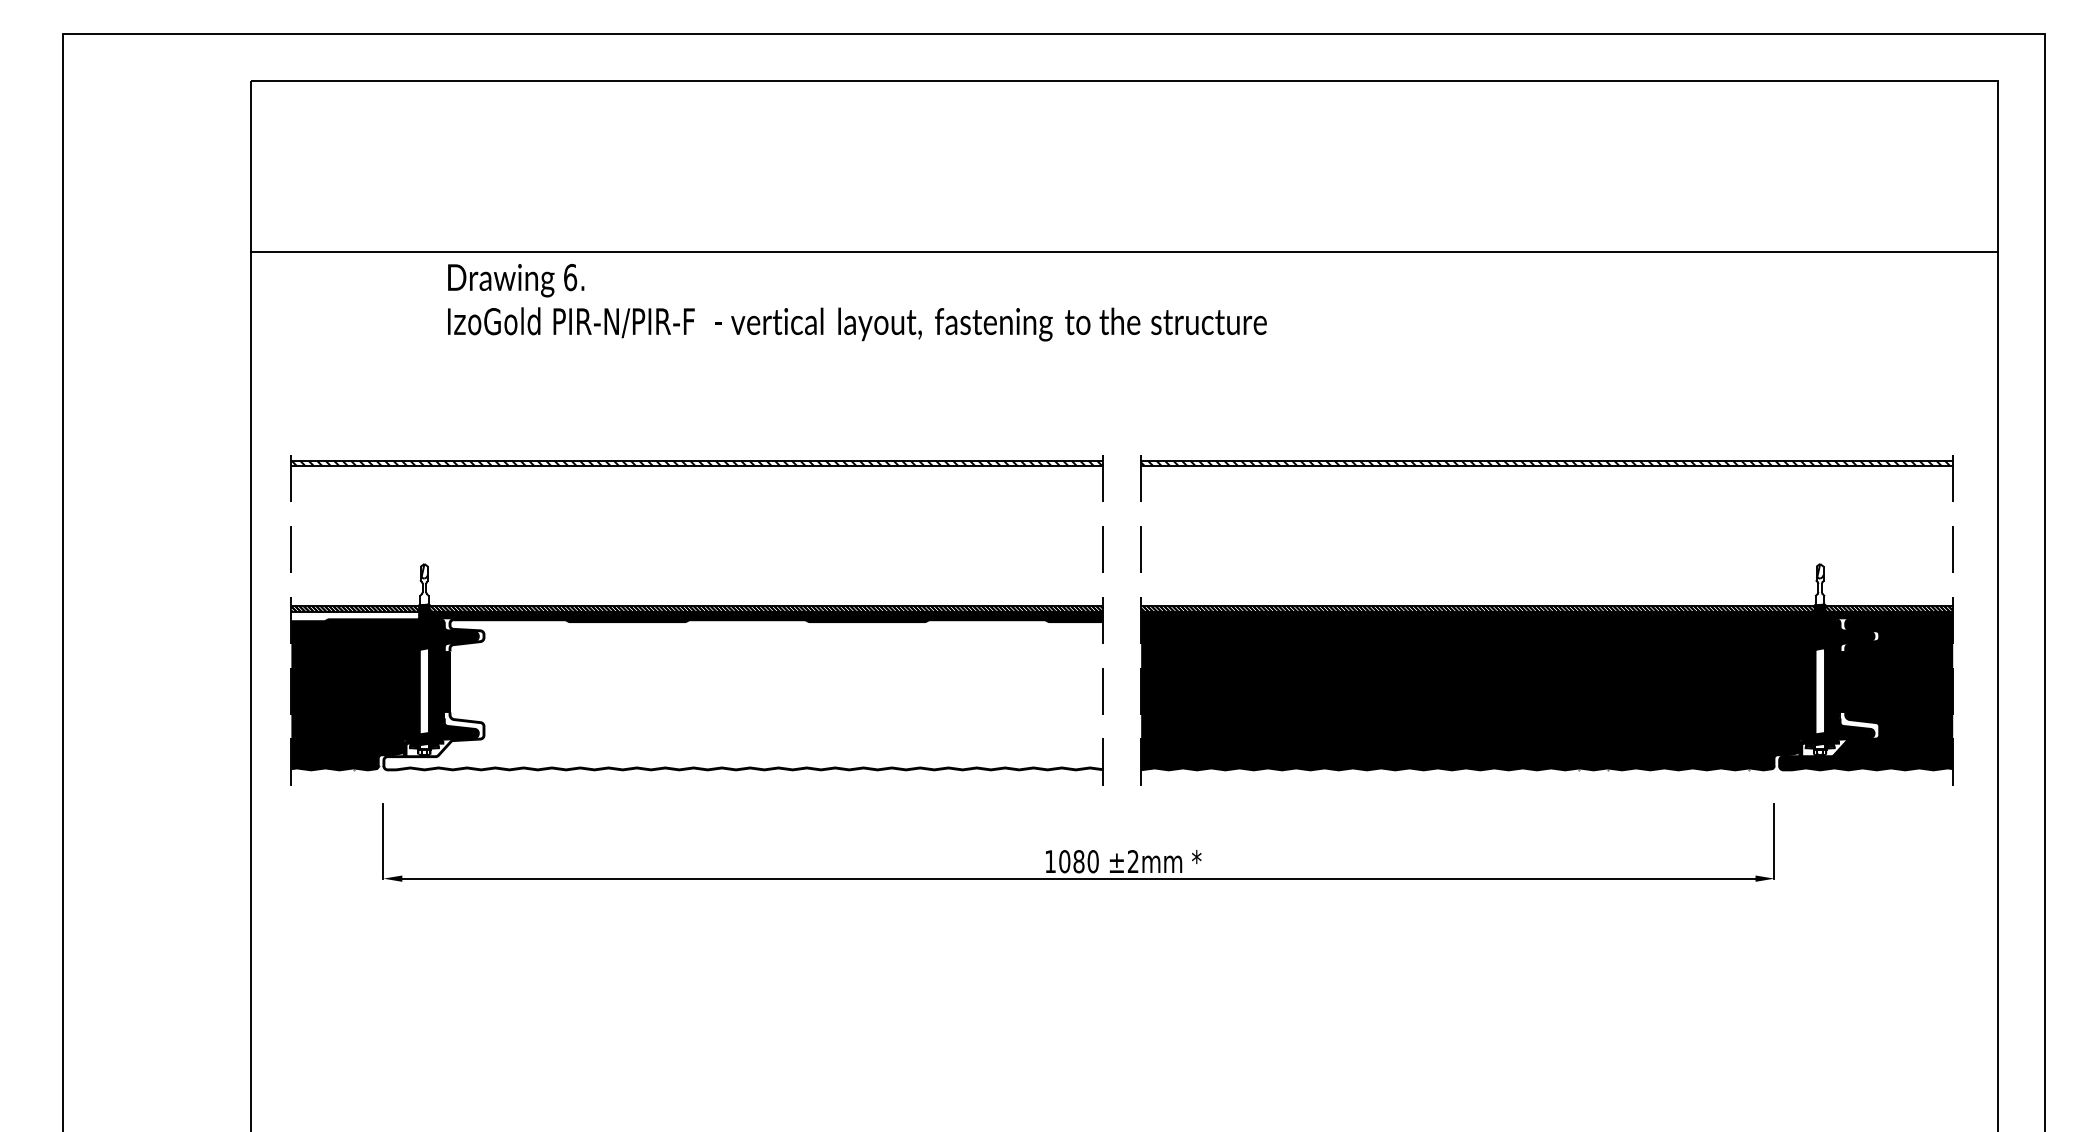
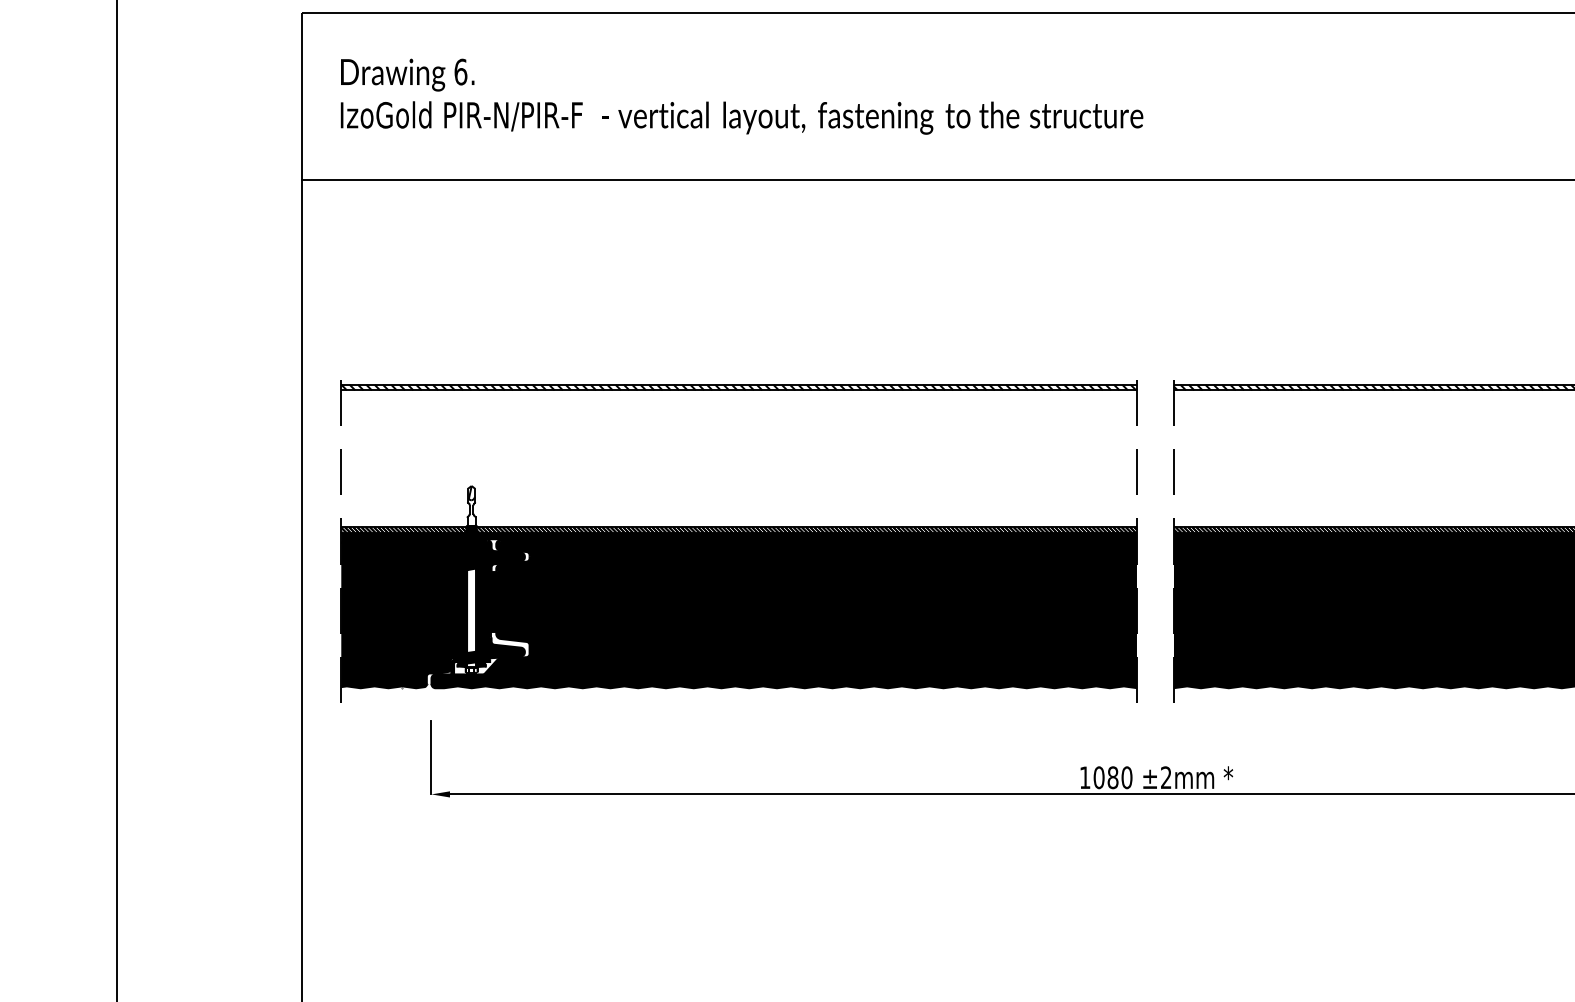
text: (857, 302) -> (742, 96), moved
fill: (355, 616) -> (404, 537), added
fill: (743, 694) -> (784, 613), added

